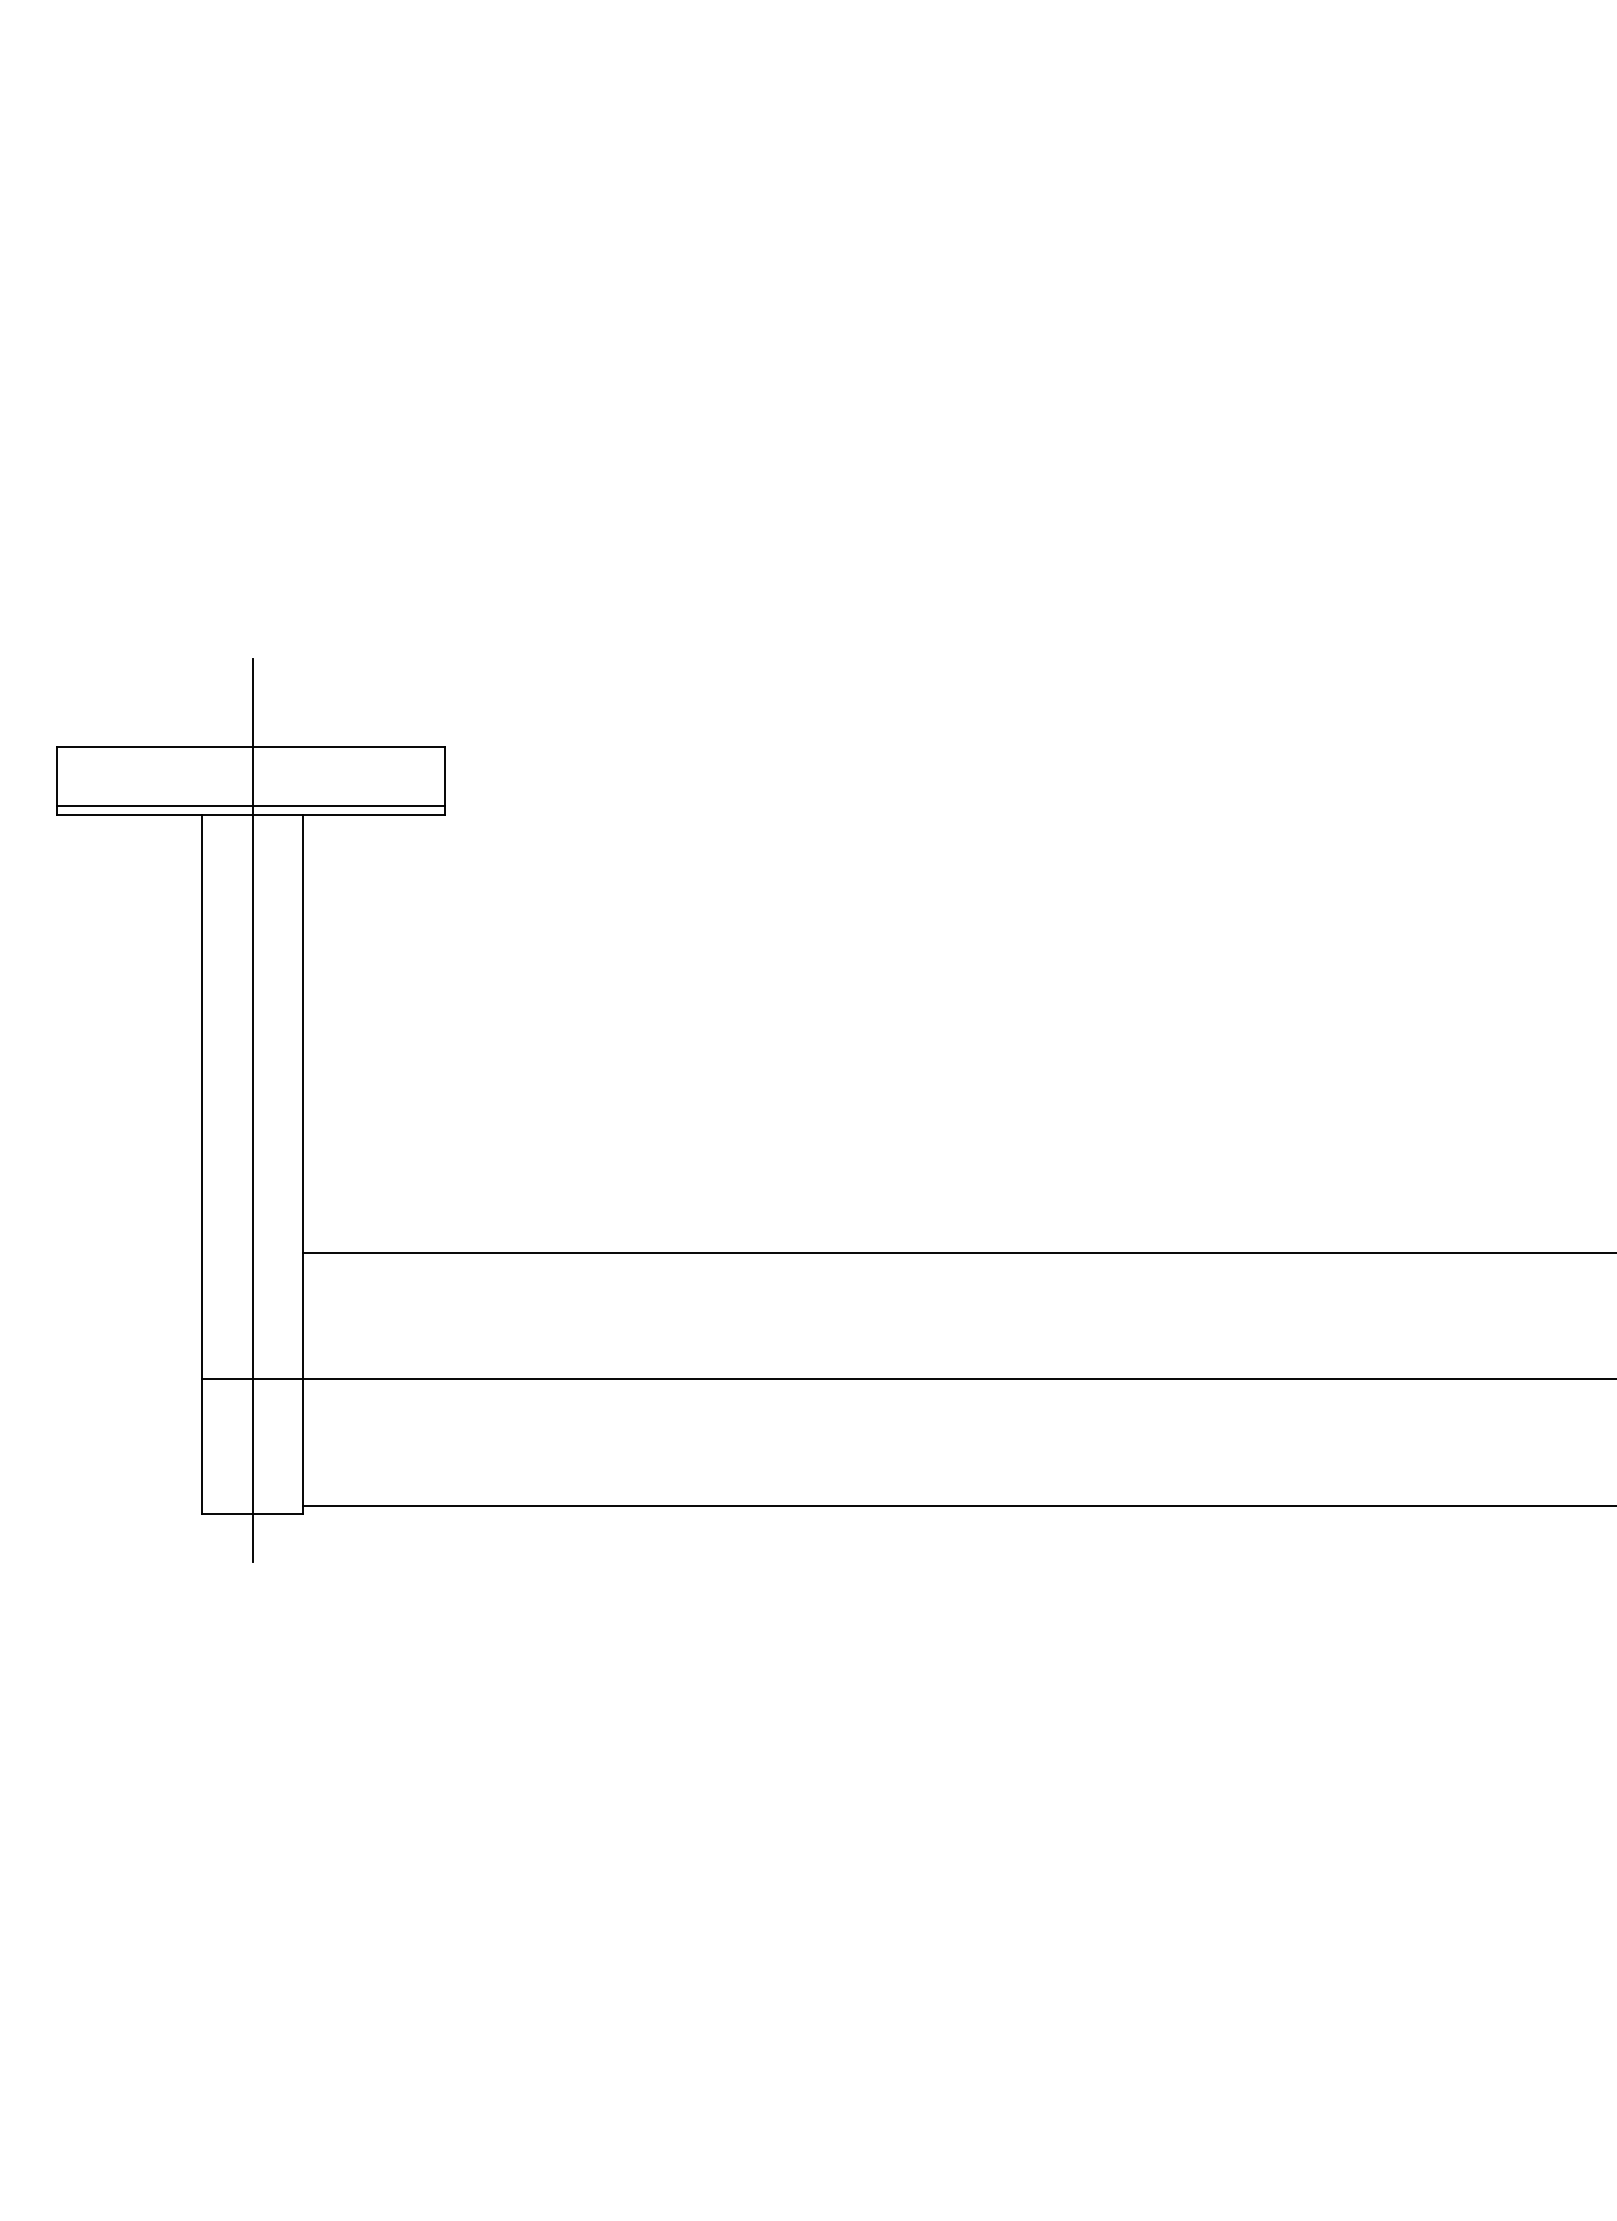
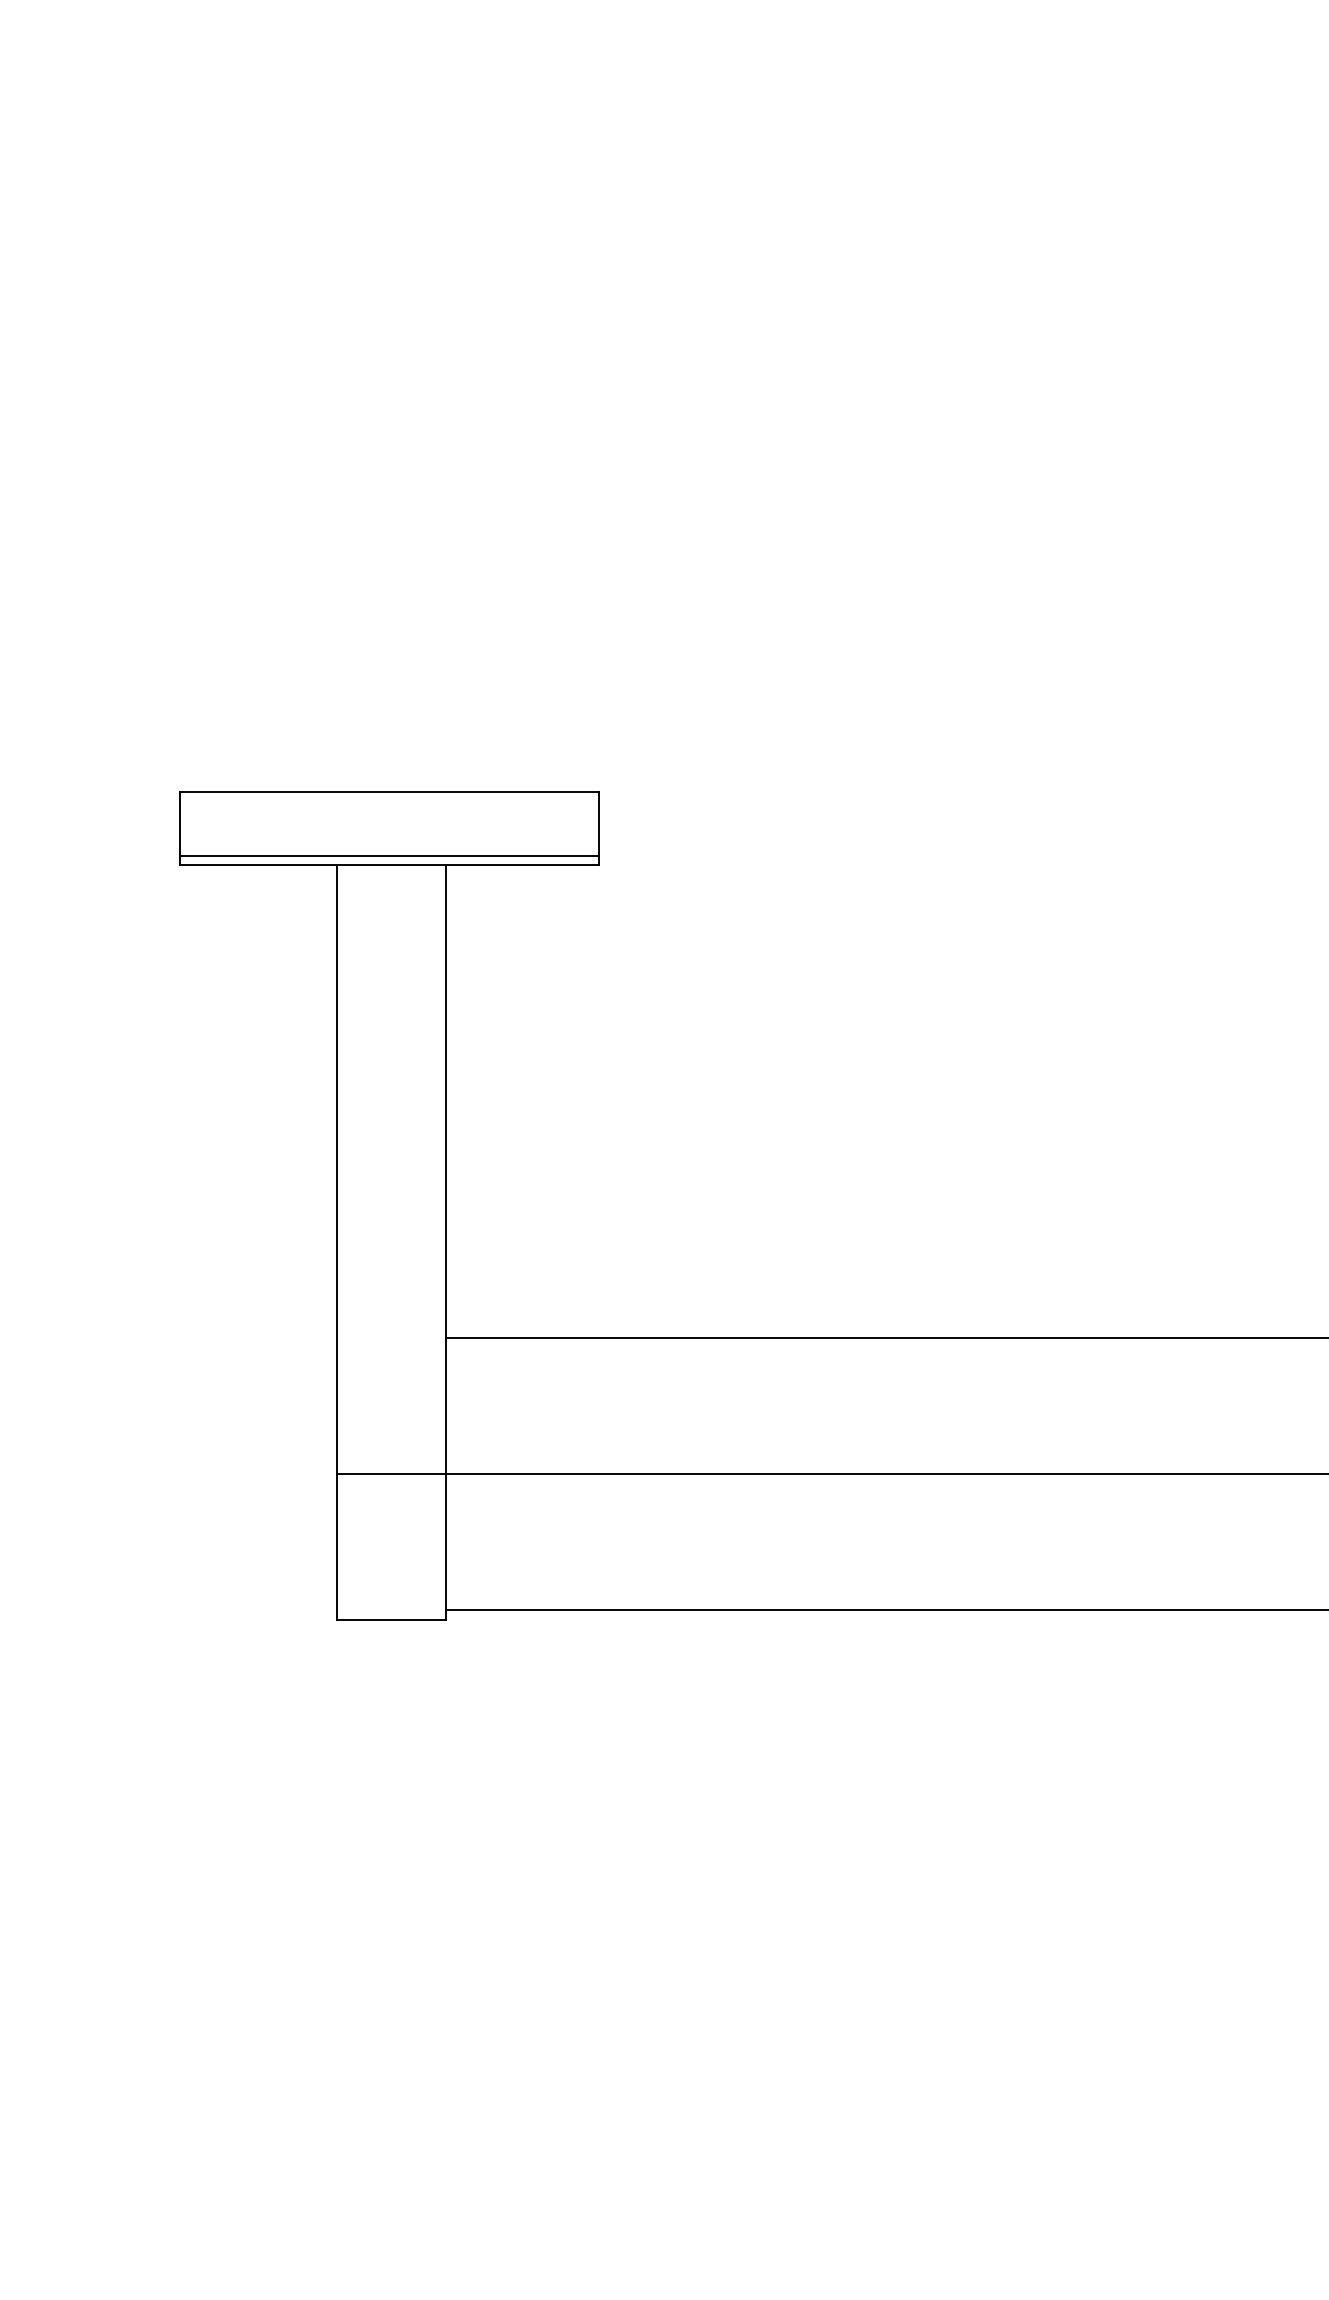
line: (252, 1110) -> (391, 1183), removed

